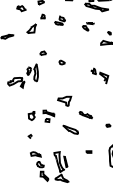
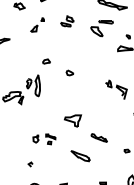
part: (35, 23) -> (36, 24), size x0.6
part: (88, 26) -> (102, 28), size x1.6
part: (41, 115) -> (44, 138), size x0.7

